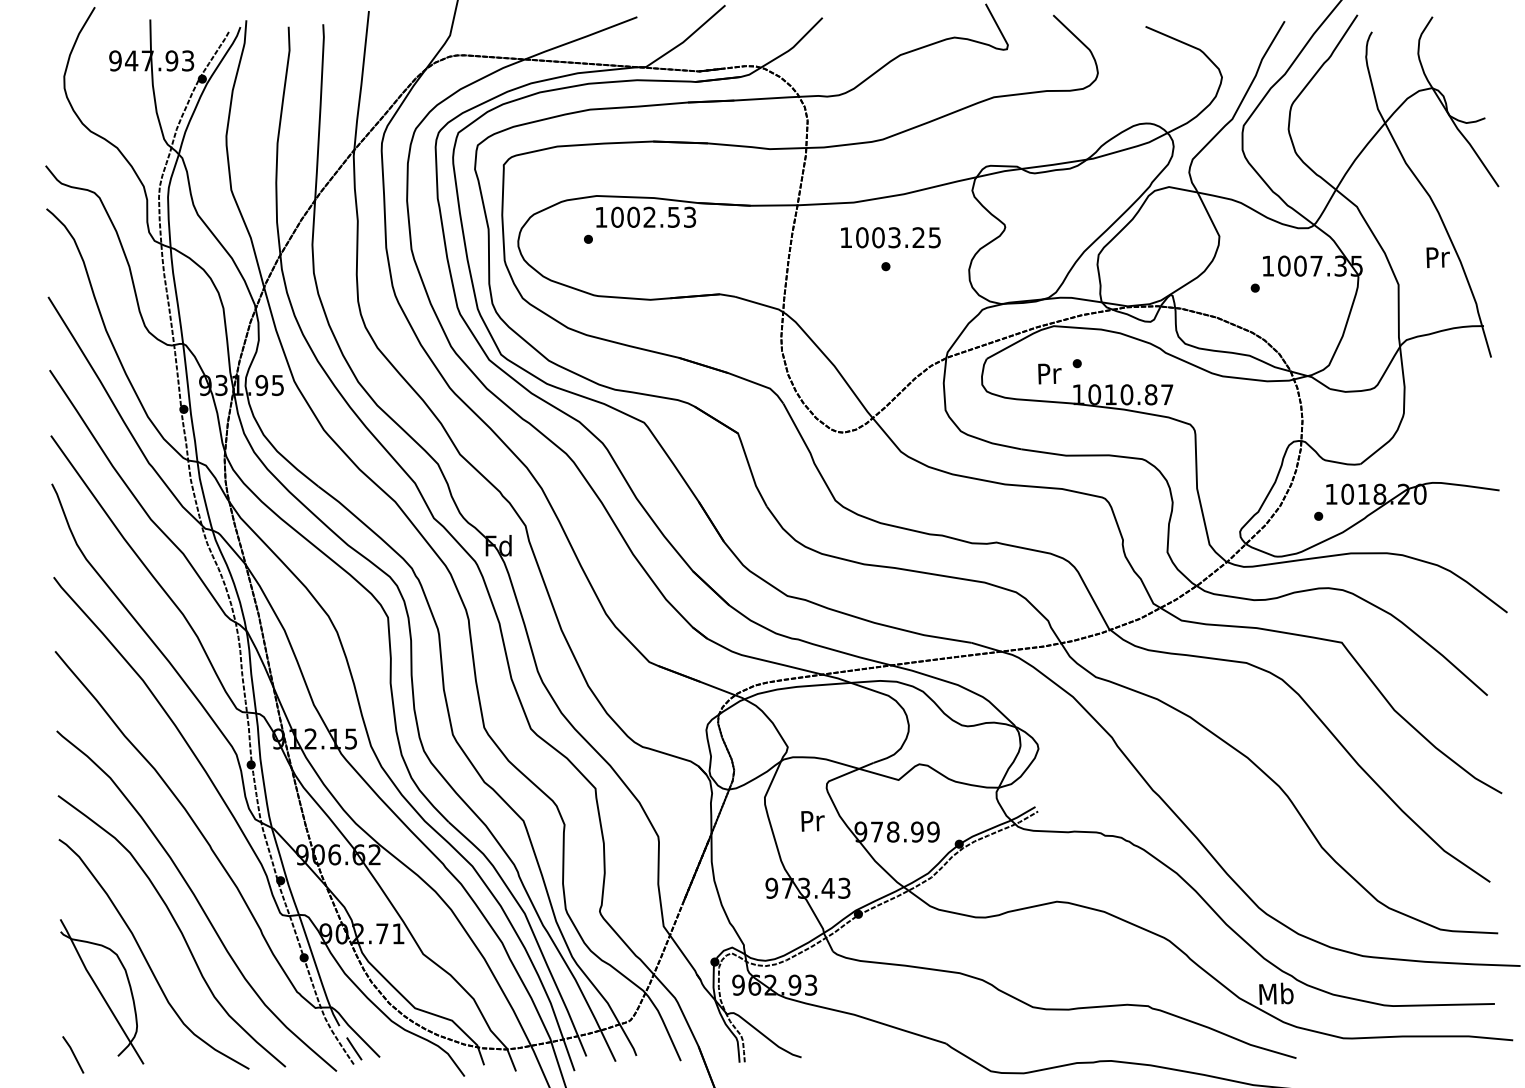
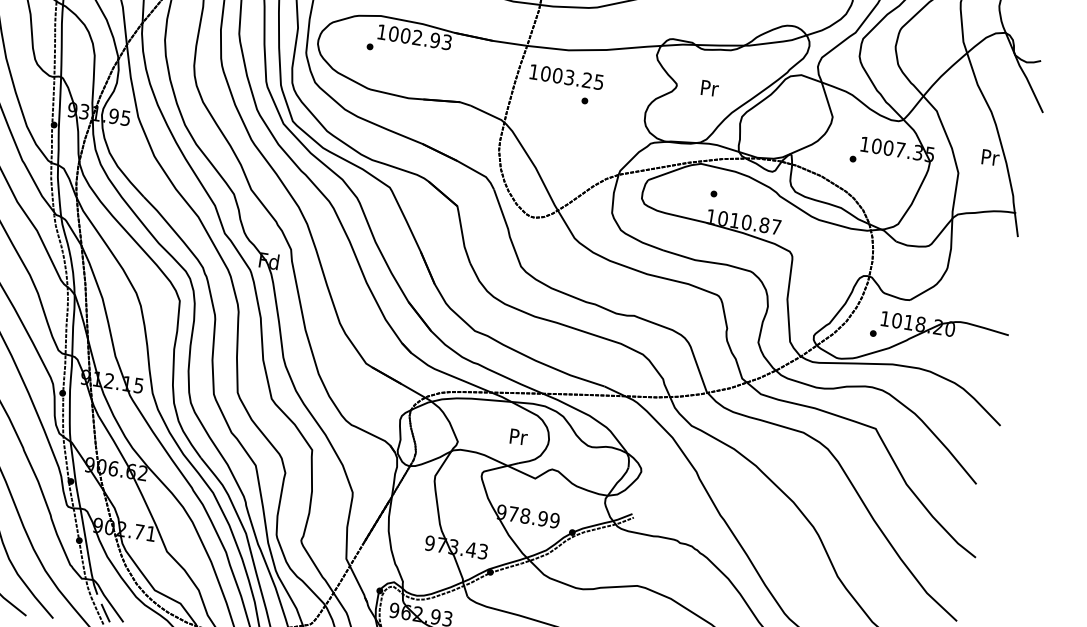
text: (673, 216) -> (434, 39), 1002.53 -> 1002.93
text: (890, 237) -> (566, 76), moved
text: (1049, 373) -> (709, 88), moved
text: (812, 821) -> (518, 437), moved

